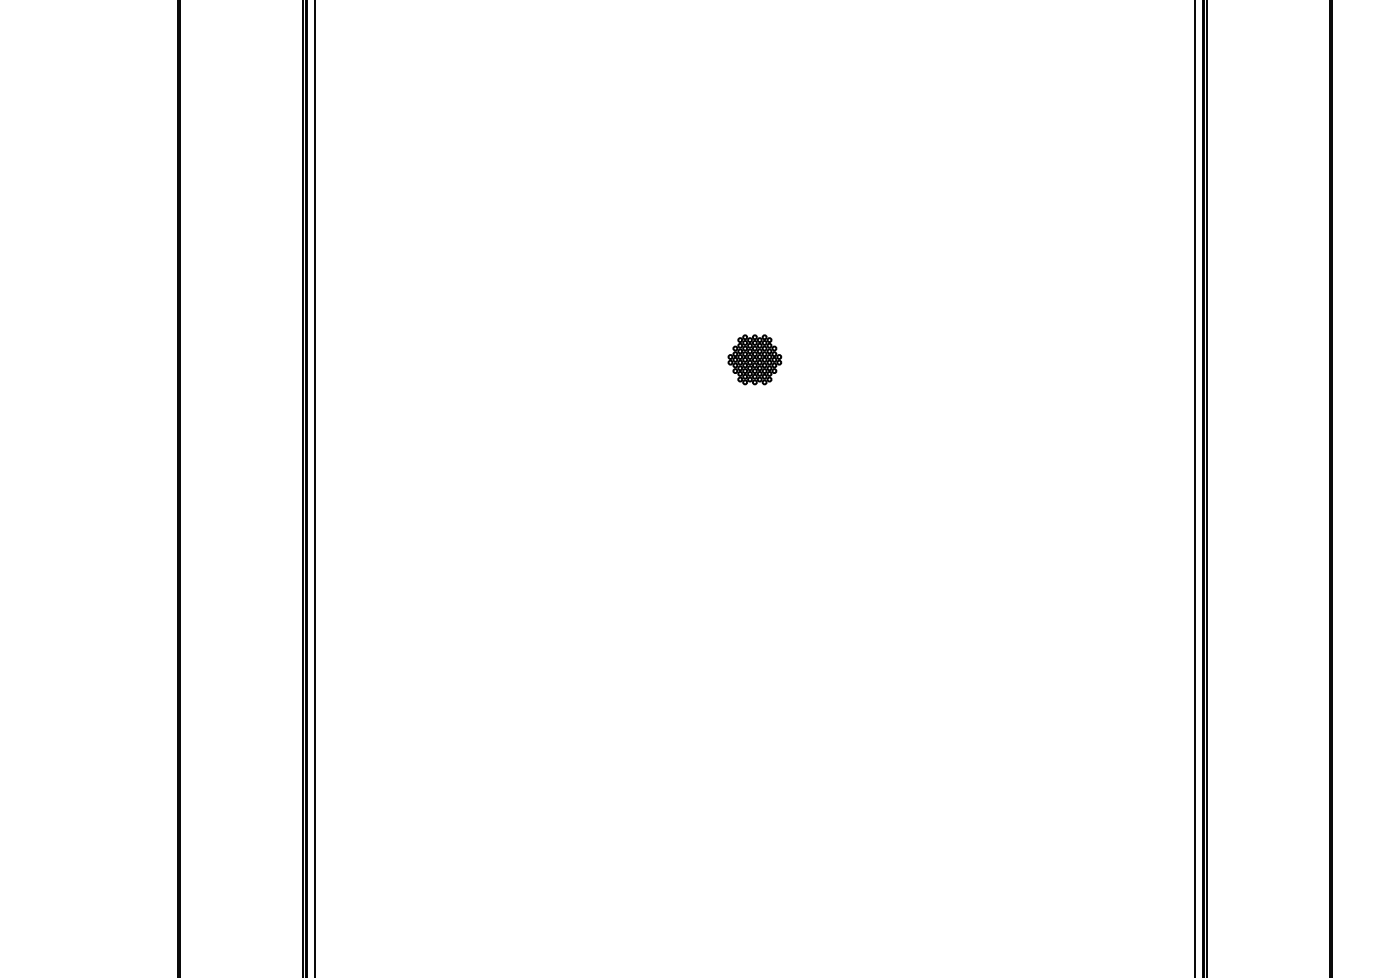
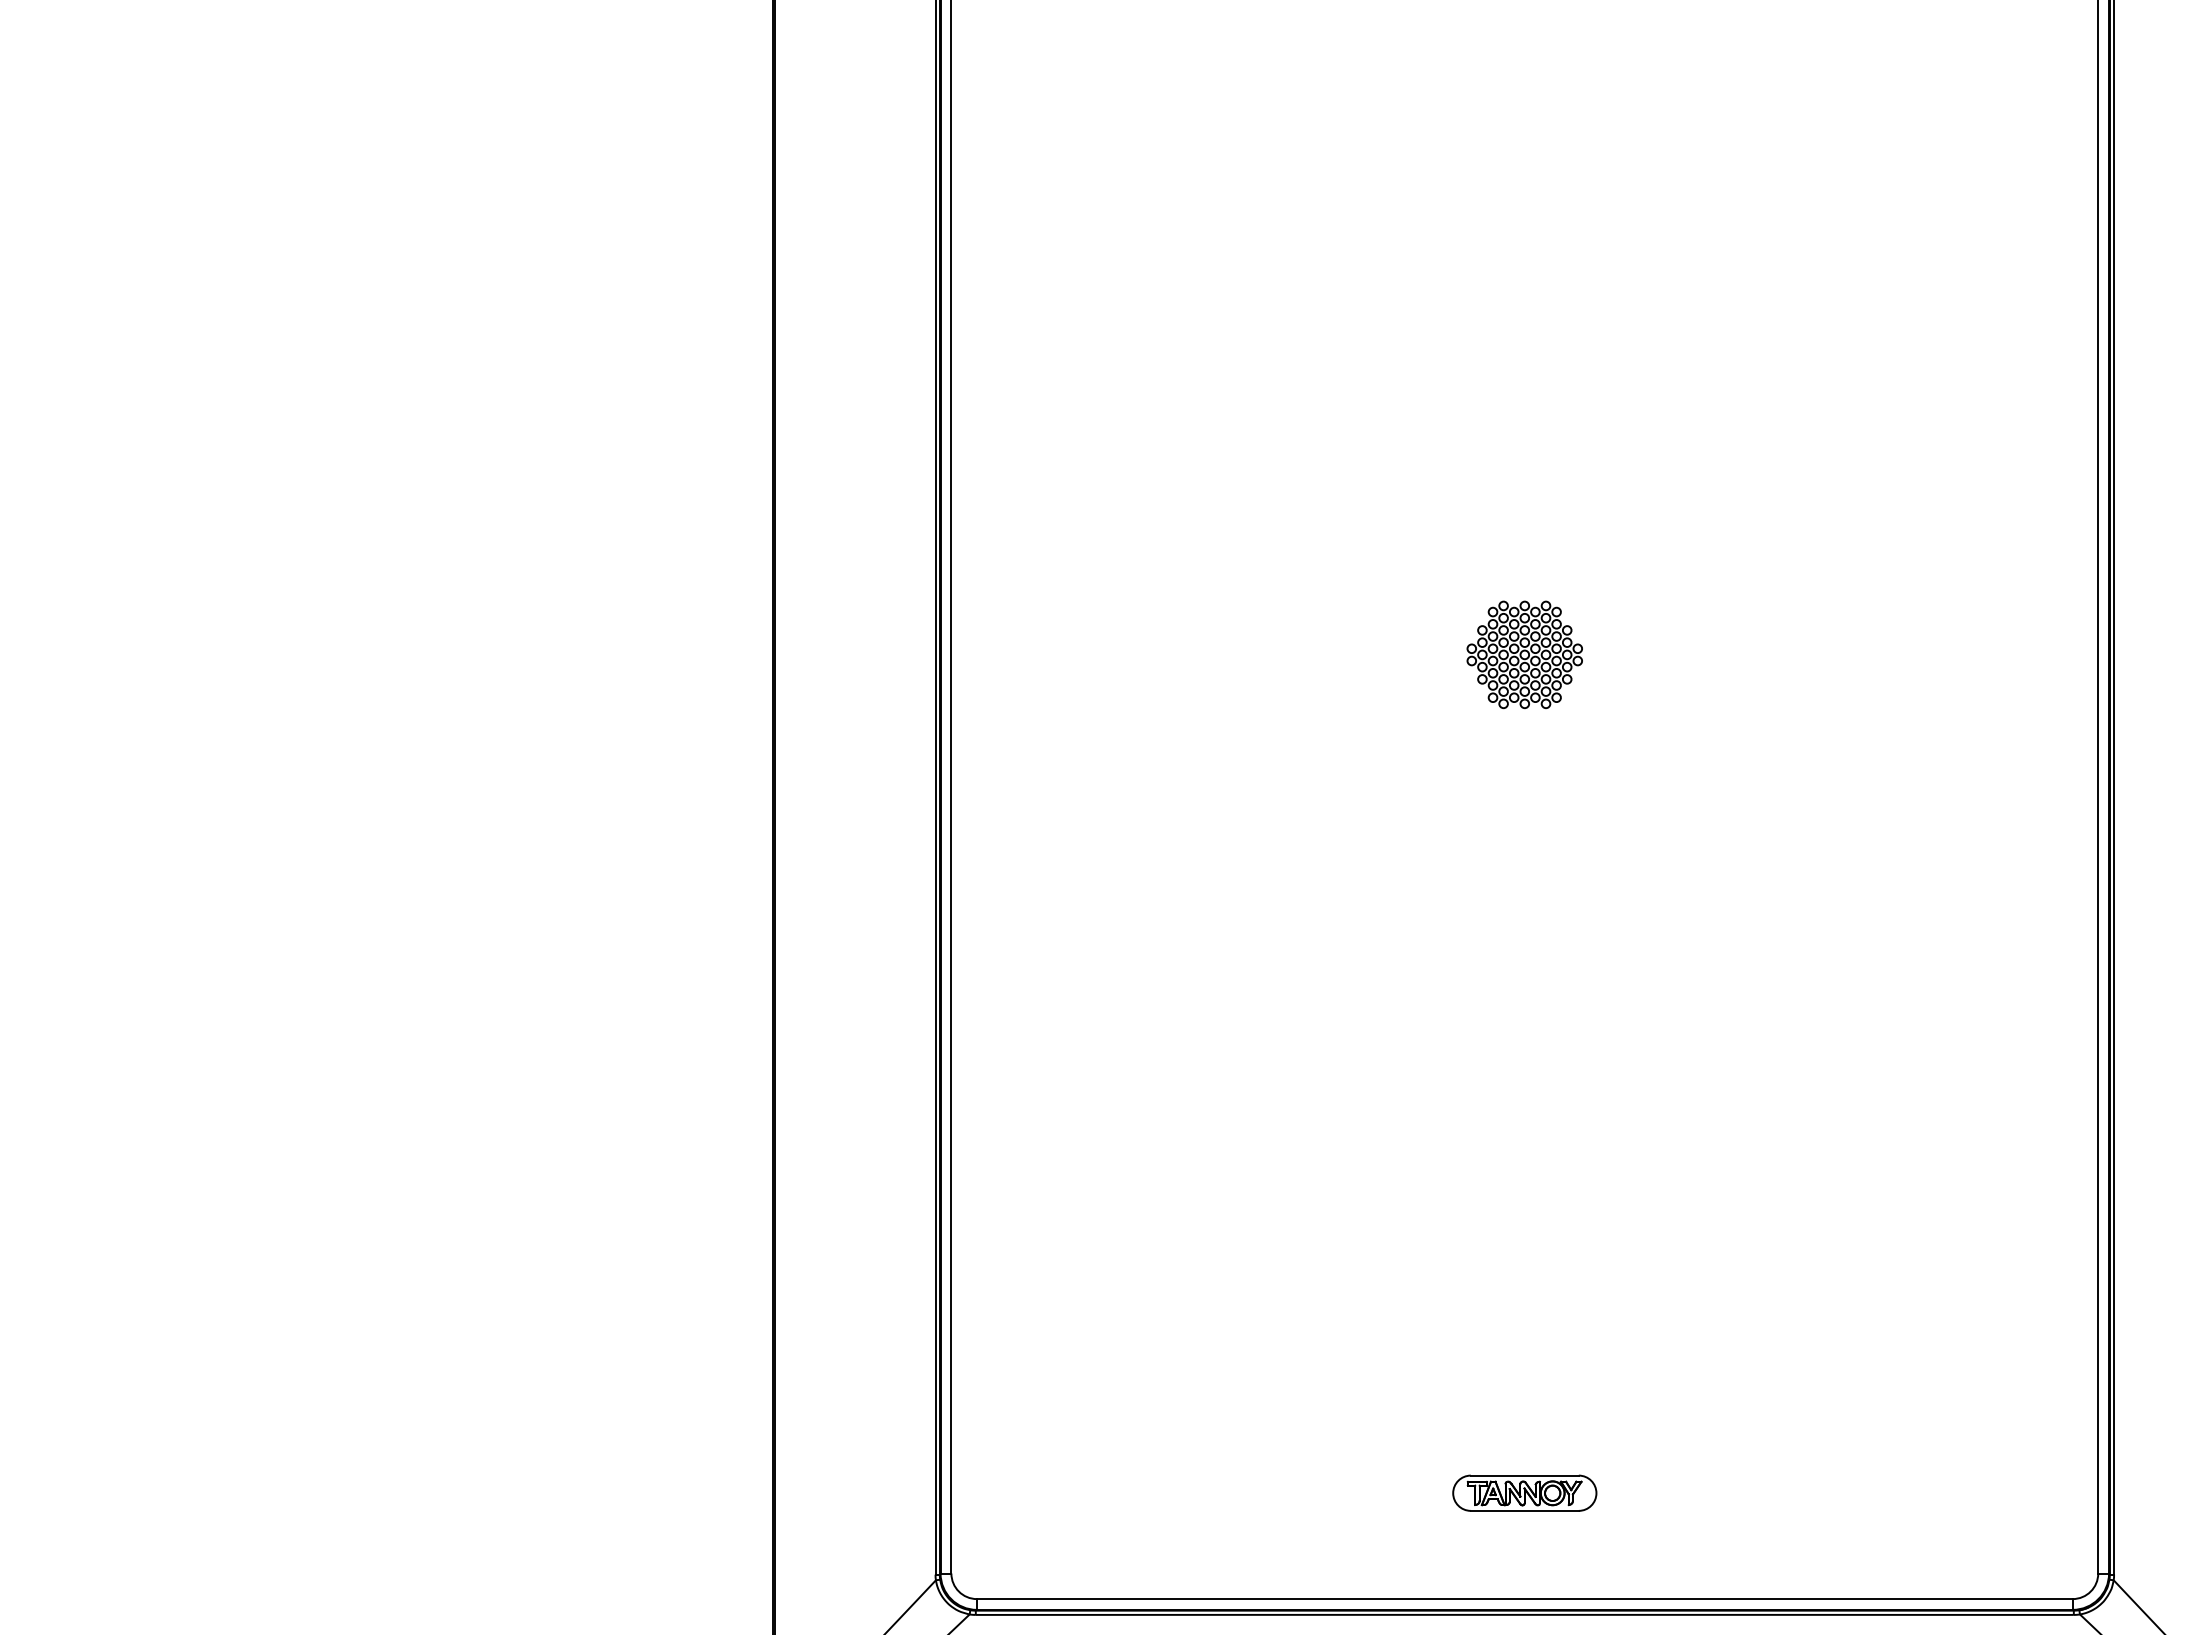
part: (754, 359) -> (1524, 654), size x1.67

